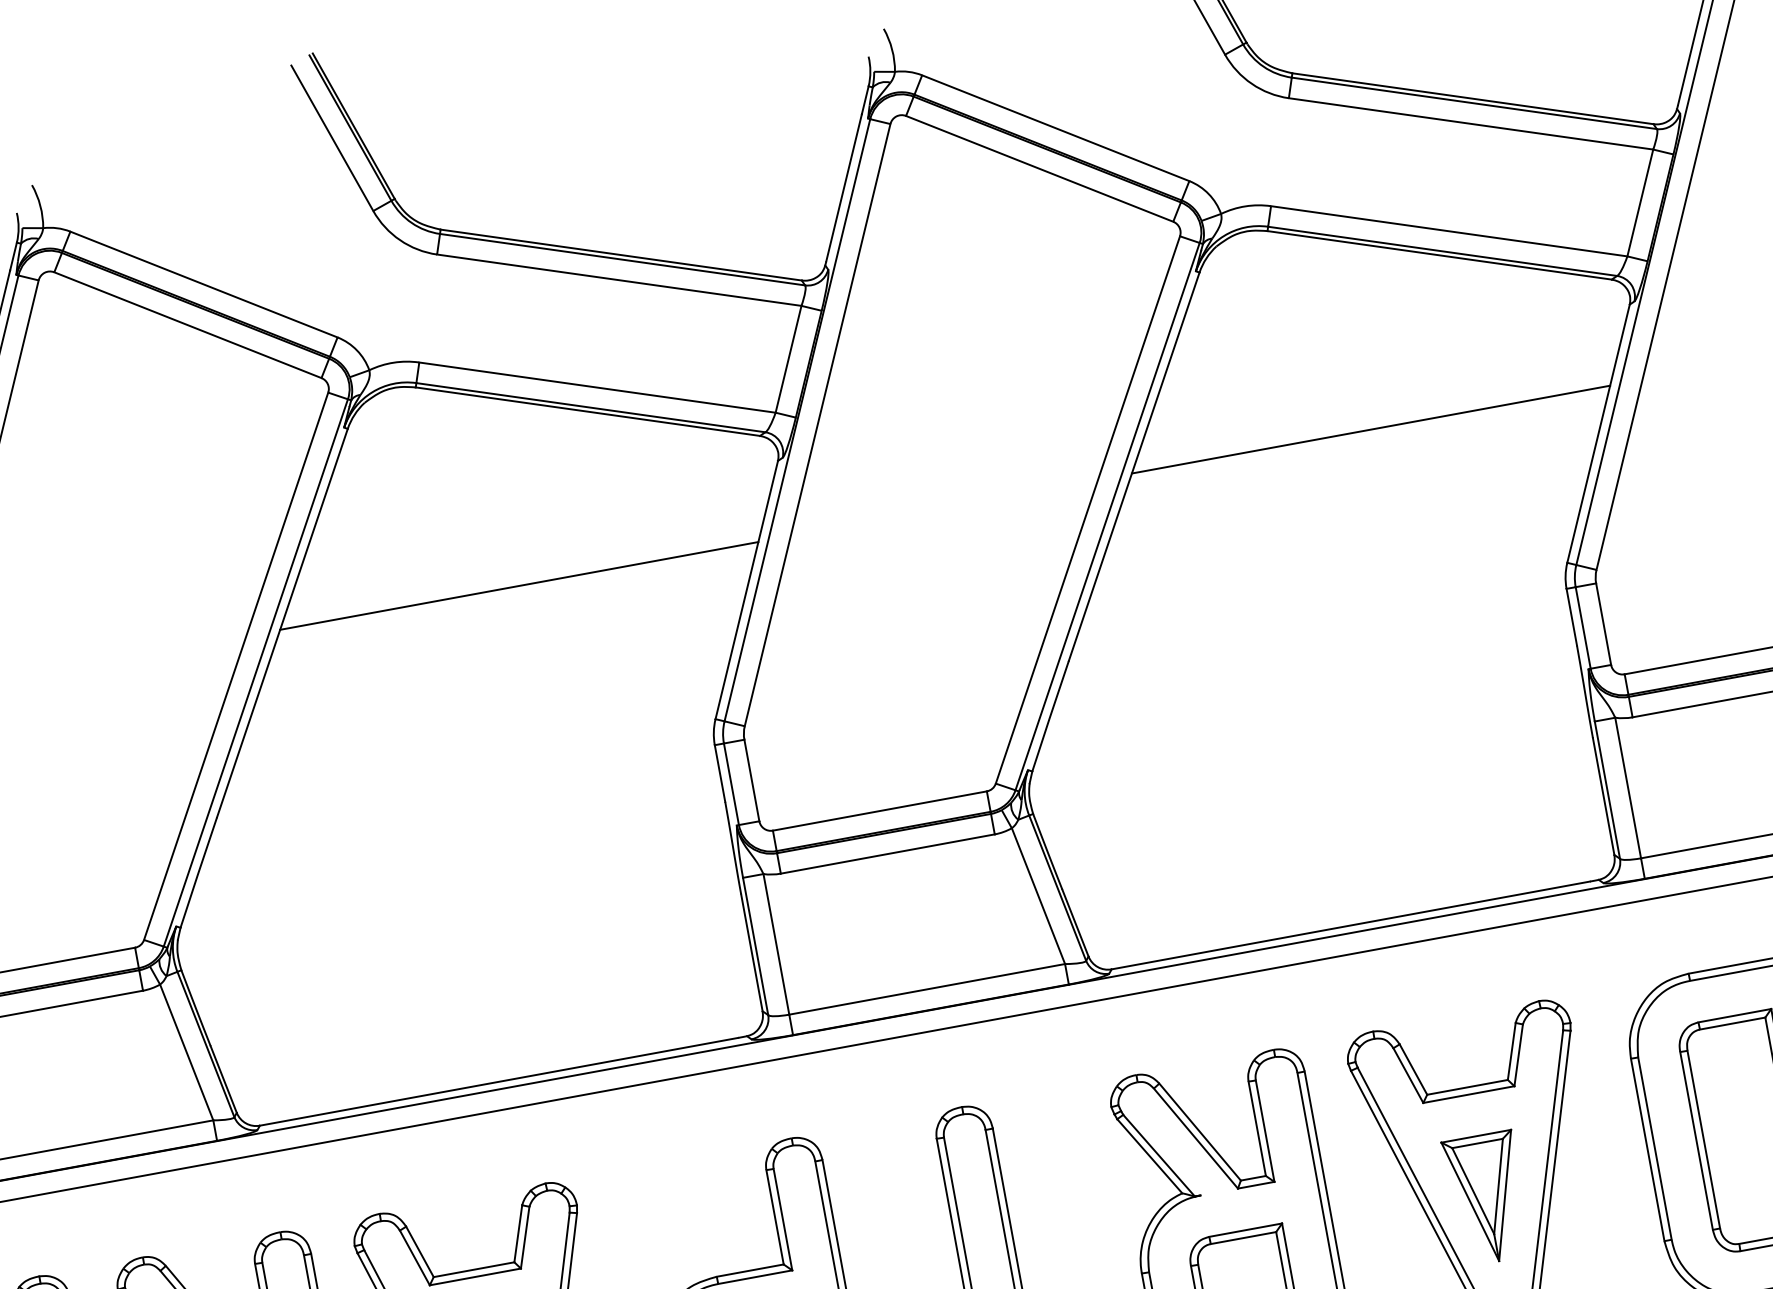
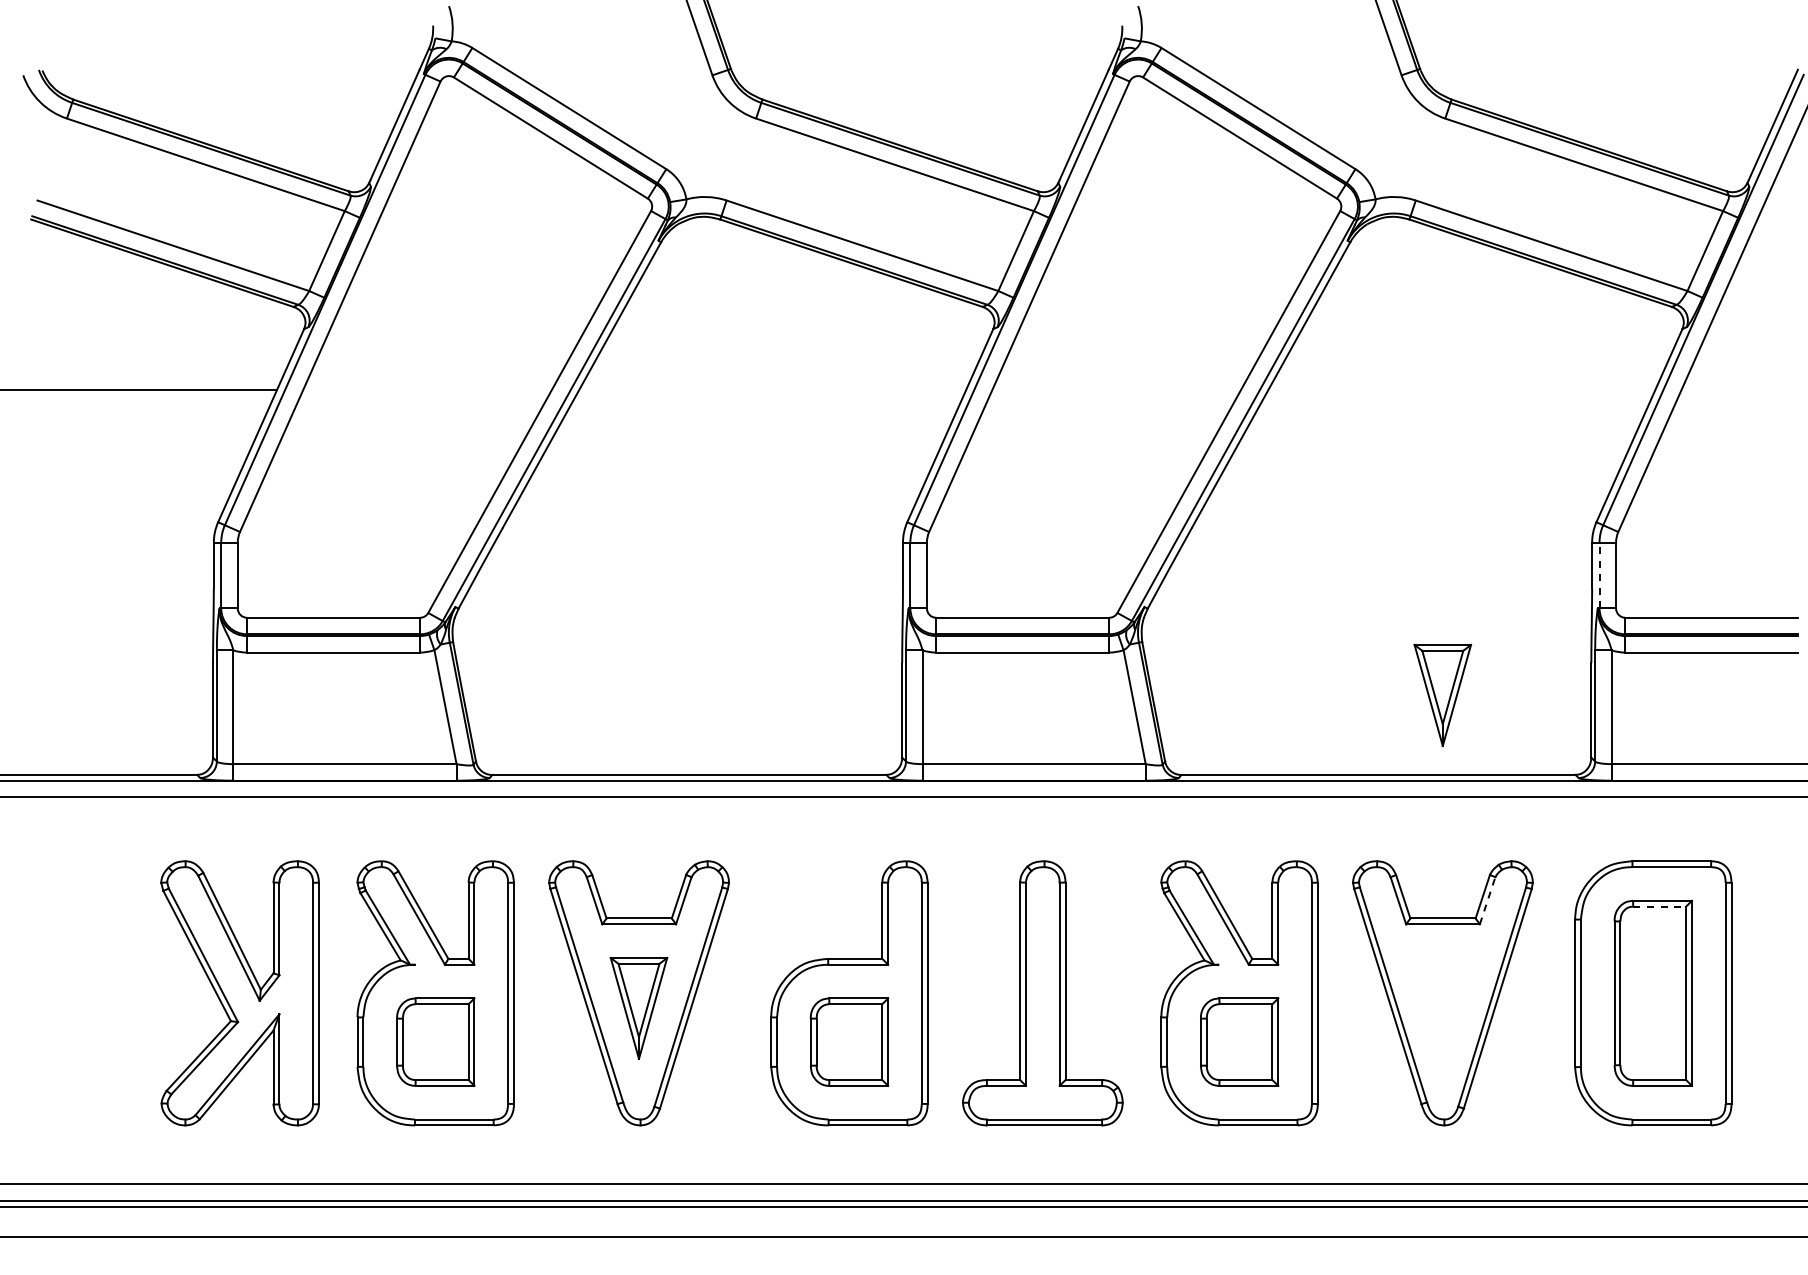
line: (1370, 429) -> (1461, 389), removed
line: (518, 585) -> (772, 389), removed
line: (1583, 627) -> (1599, 575), solid -> dashed
line: (1733, 1023) -> (1660, 906), solid -> dashed
line: (1518, 1055) -> (1487, 900), solid -> dashed
part: (1487, 1197) -> (1442, 694), moved

